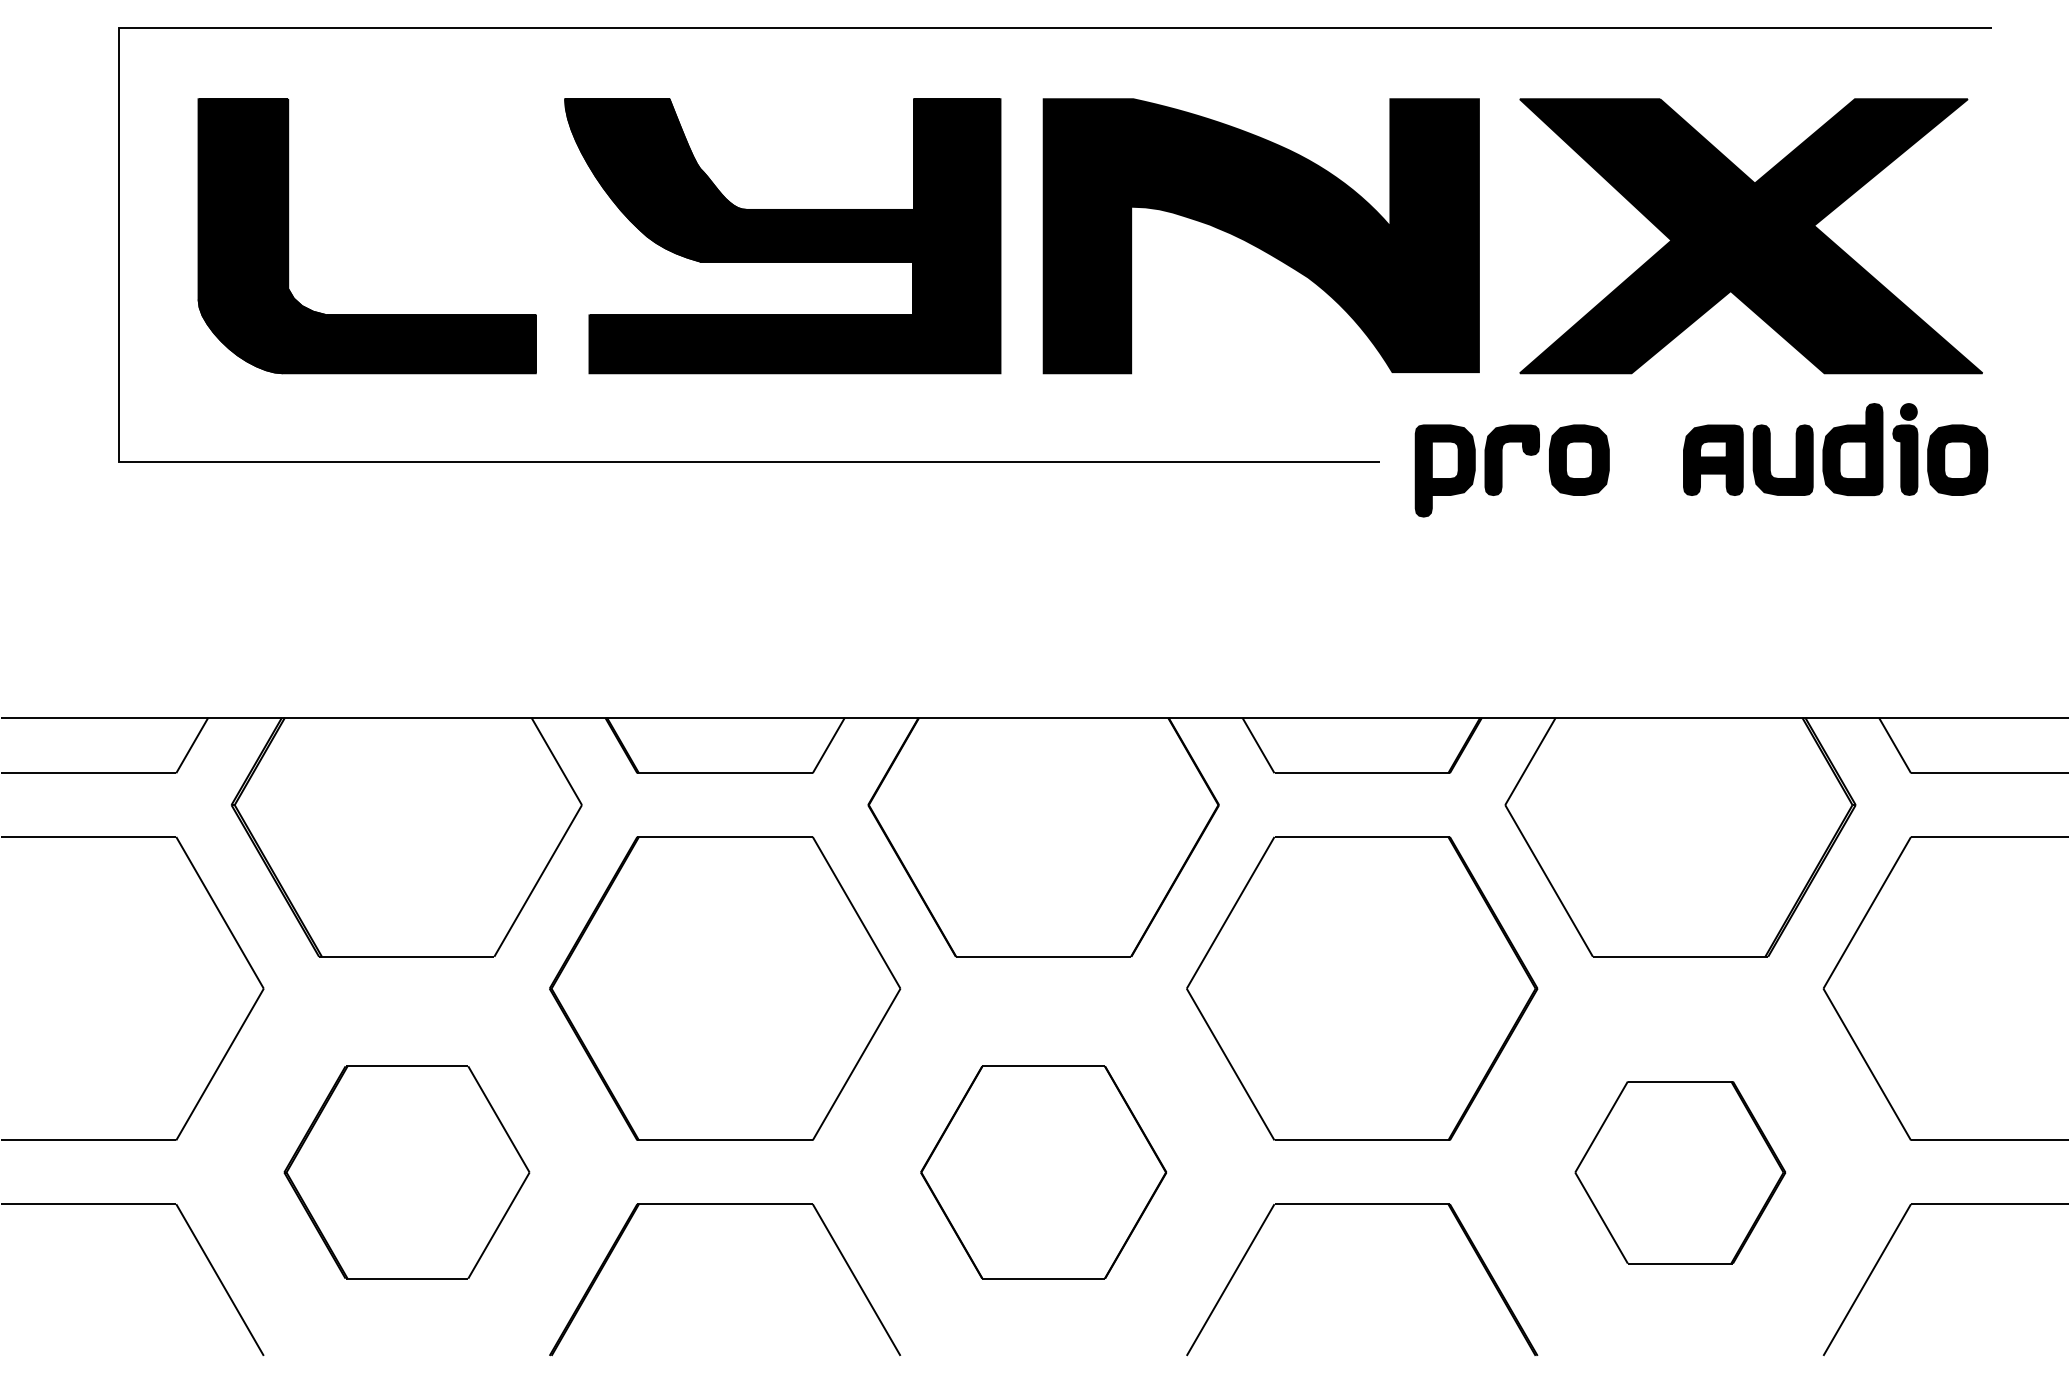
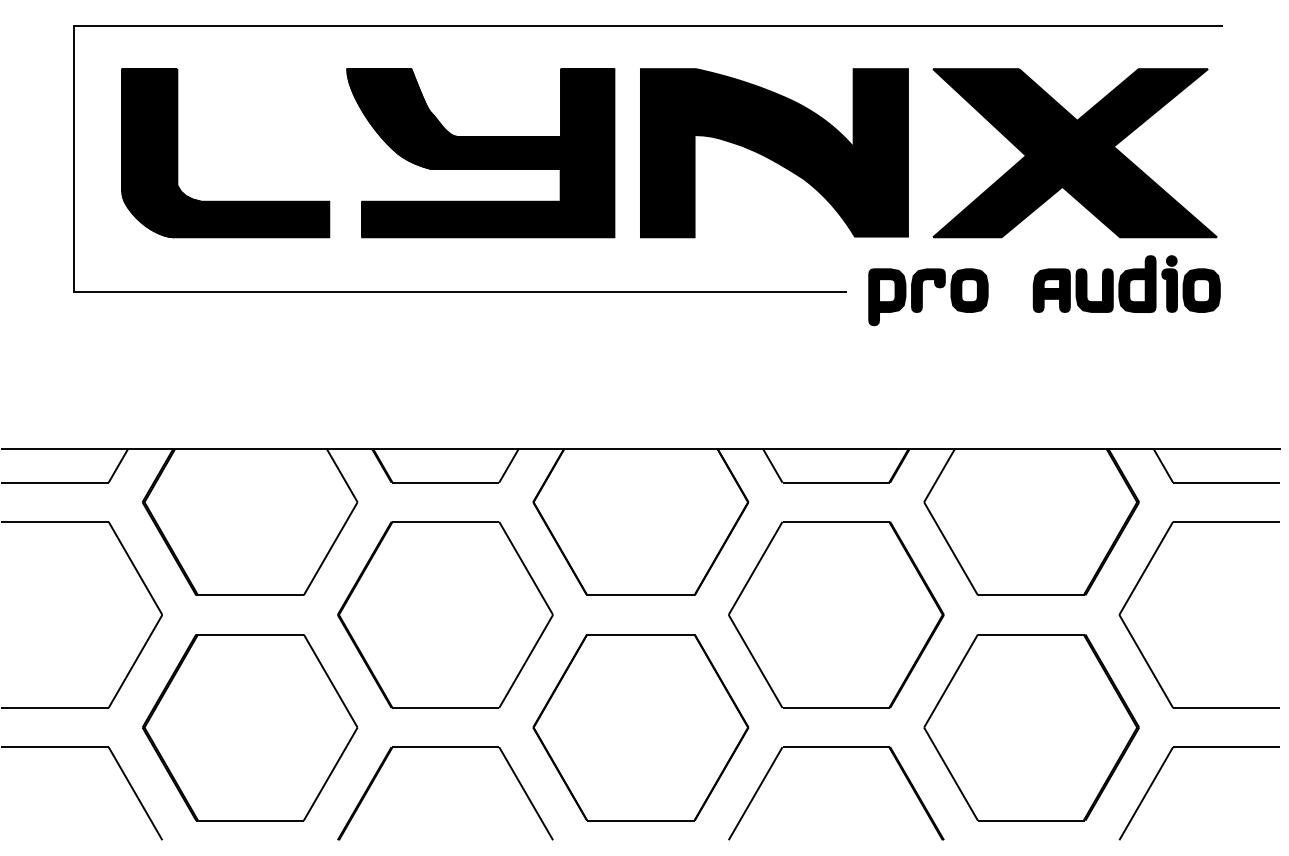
part: (407, 1172) -> (250, 727), size x1.43
part: (1043, 1172) -> (640, 727), size x1.43
part: (1680, 1172) -> (1031, 727), size x1.67

